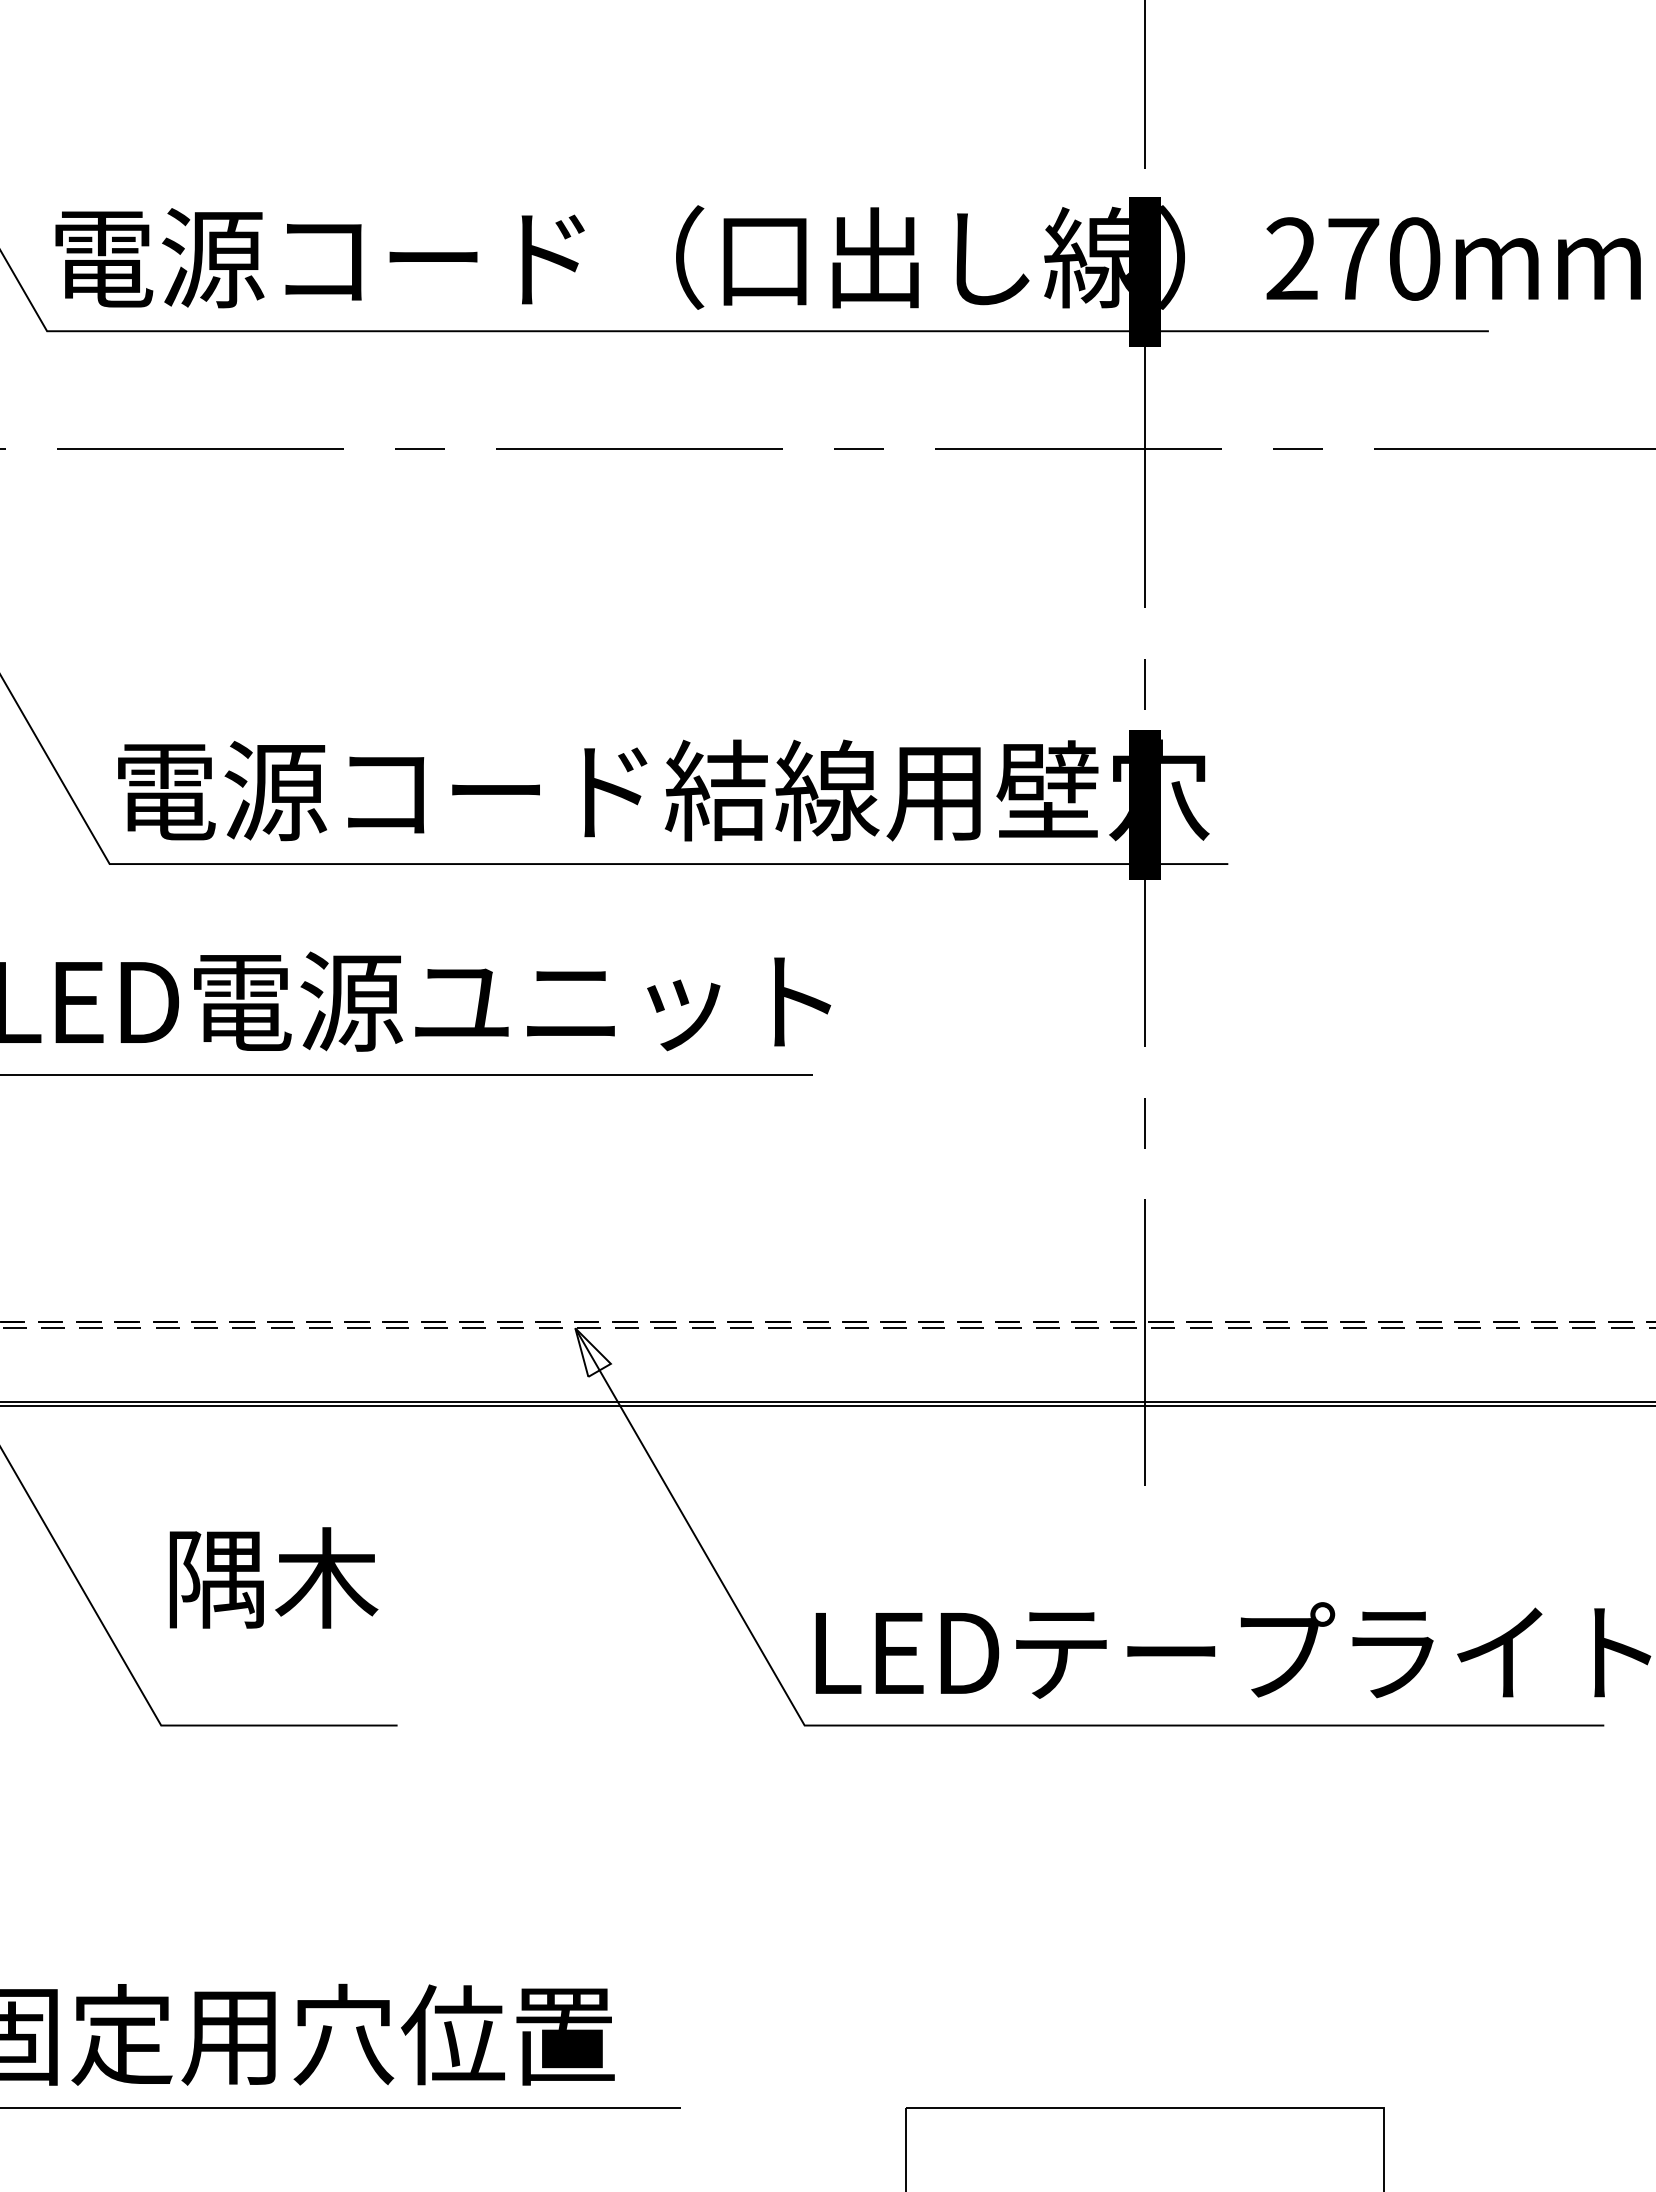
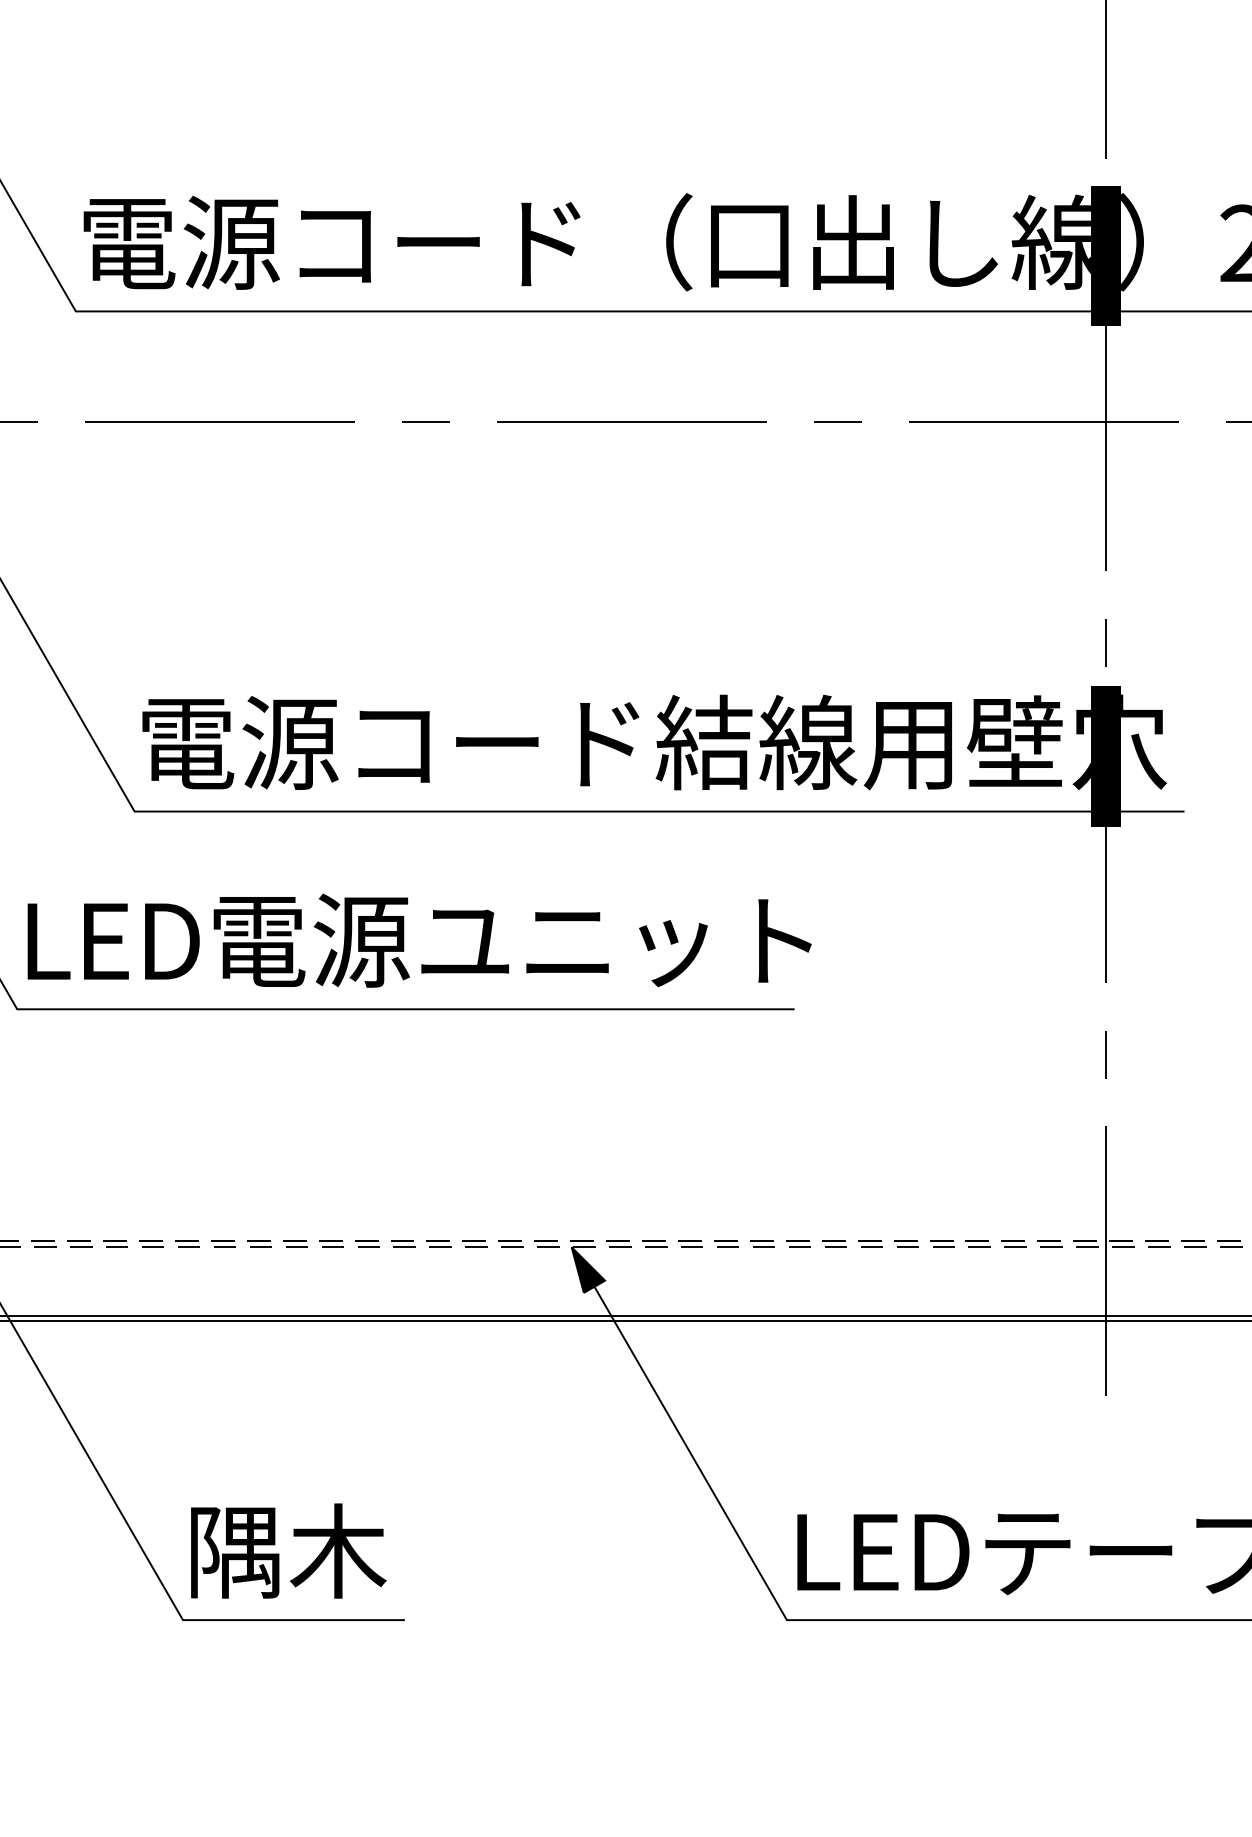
fill: (592, 1352) -> (587, 1269), added
text: (273, 1577) -> (288, 1550), moved

